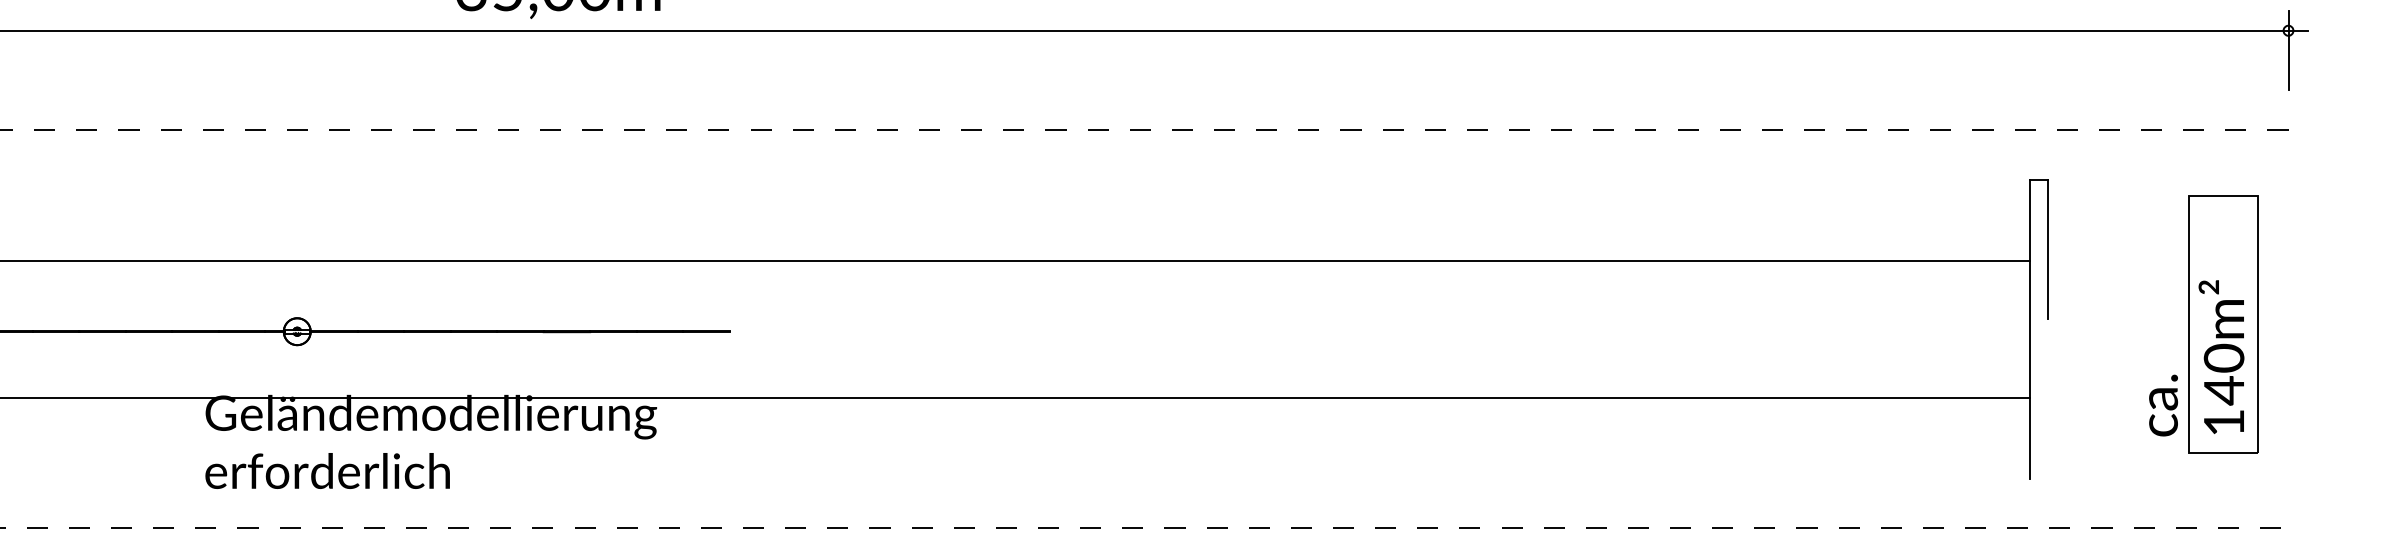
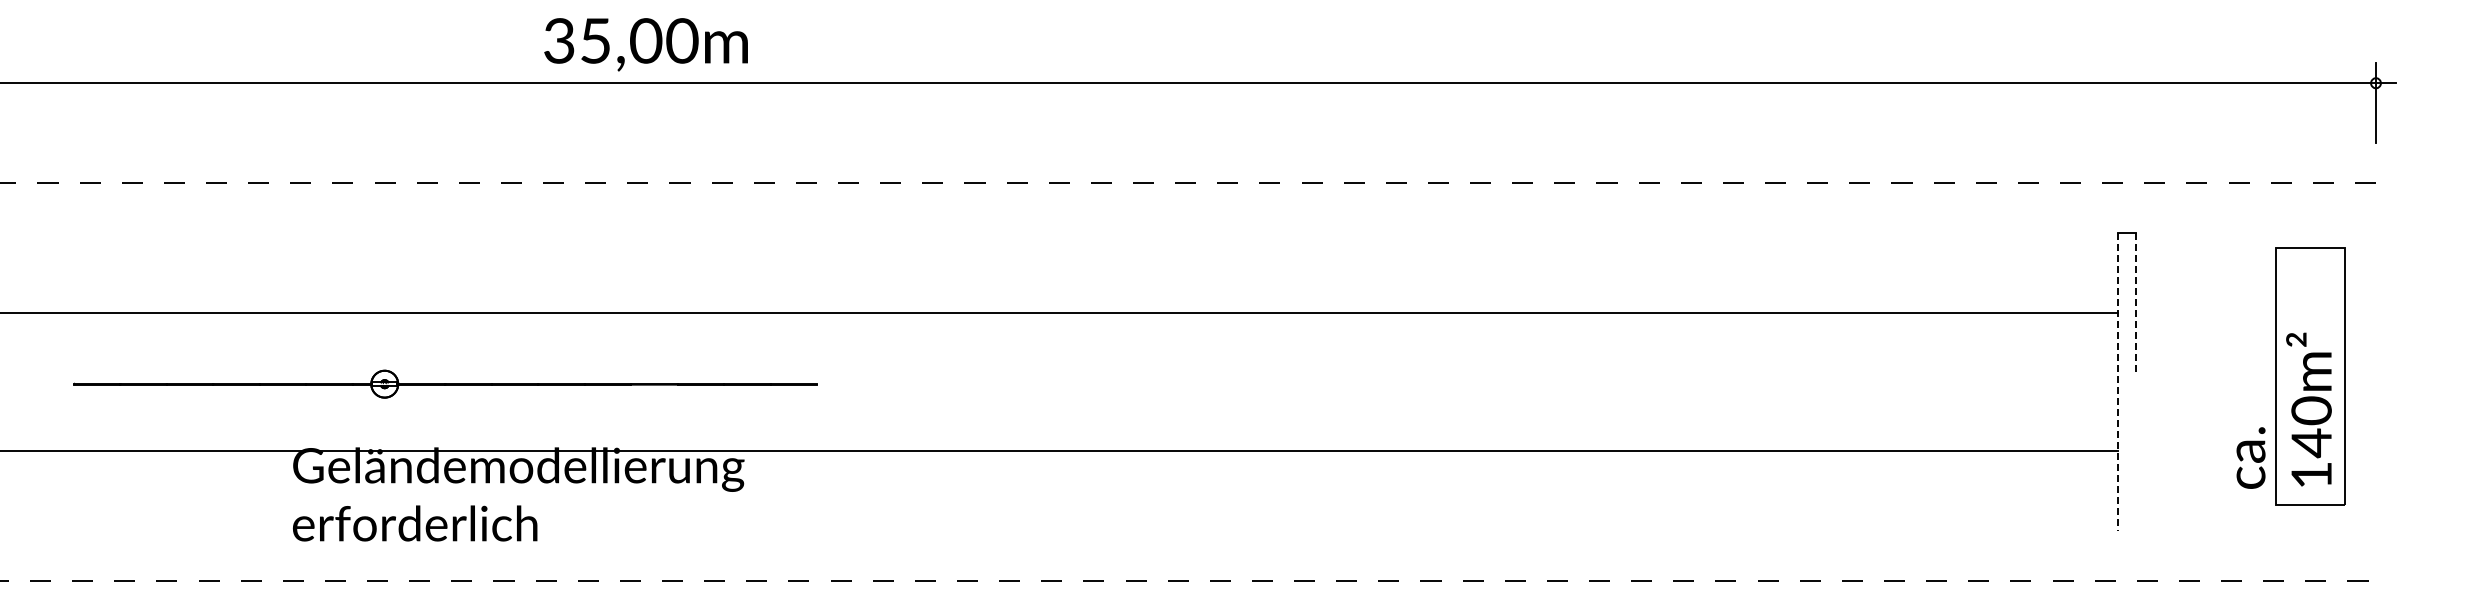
line: (2048, 250) -> (2135, 302), solid -> dashed
line: (2030, 330) -> (2117, 382), solid -> dashed

